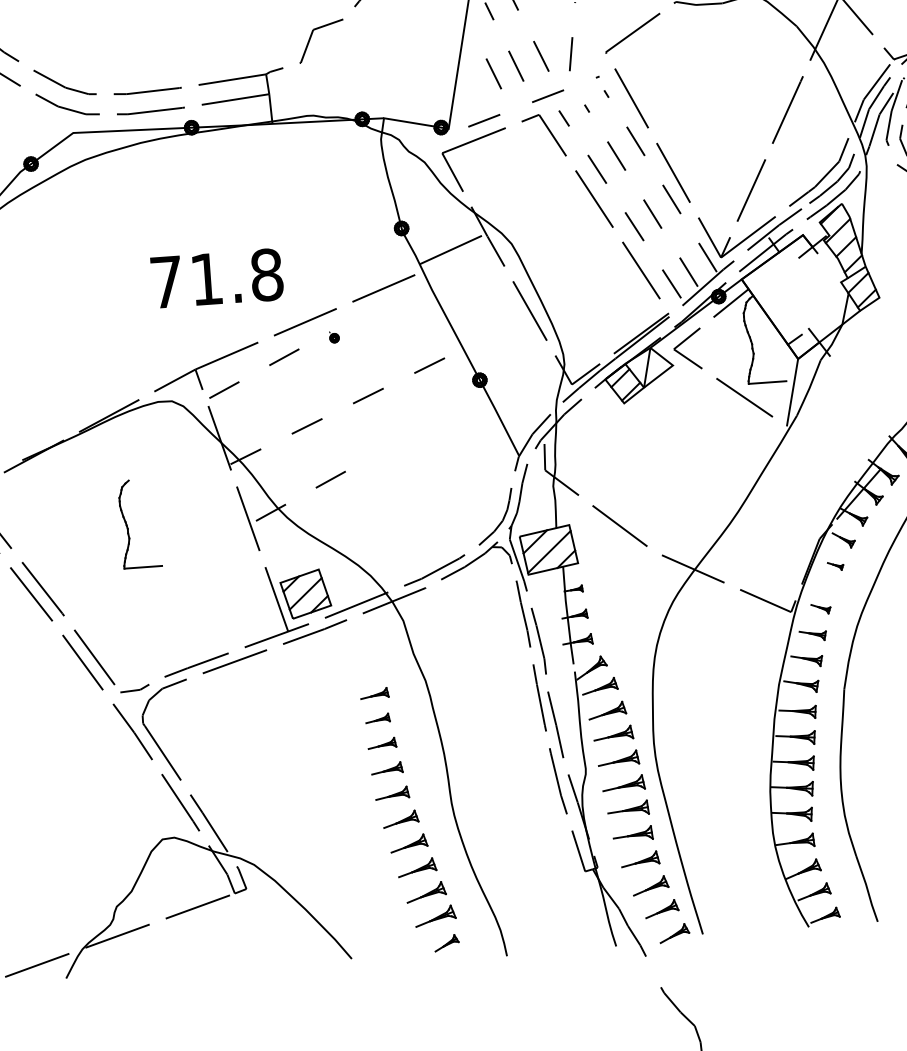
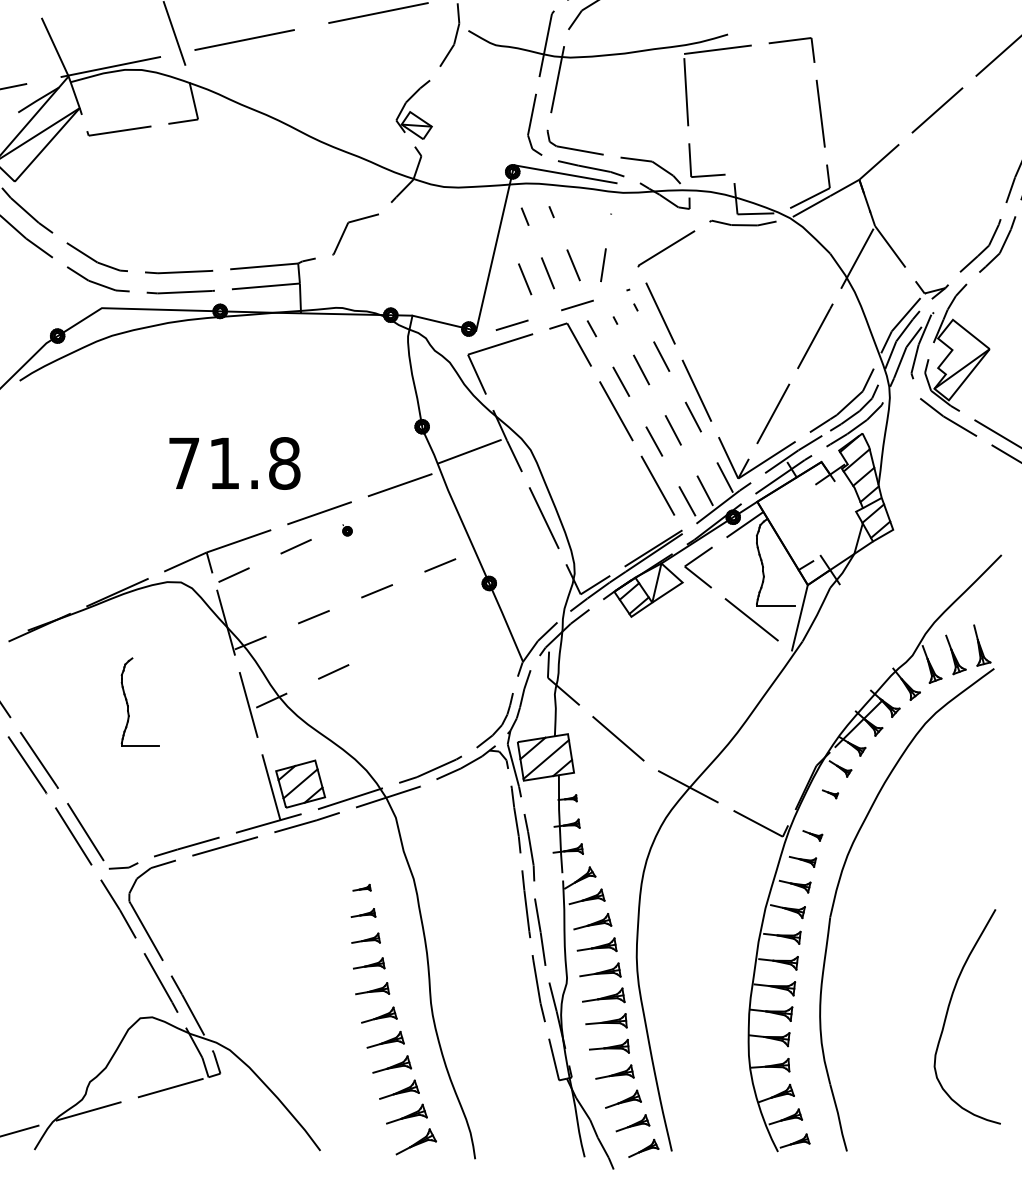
part: (374, 693) -> (361, 887), size x0.62
part: (446, 942) -> (415, 1141), size x1.67

